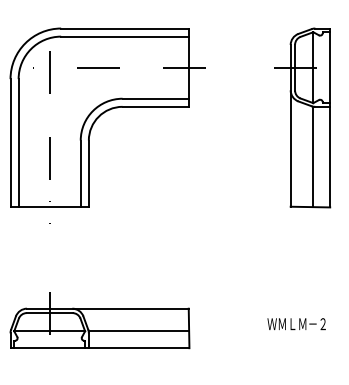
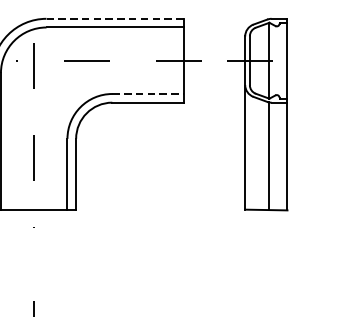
line: (125, 28) -> (115, 18), solid -> dashed
line: (156, 98) -> (148, 93), solid -> dashed
part: (302, 117) -> (257, 114), moved

